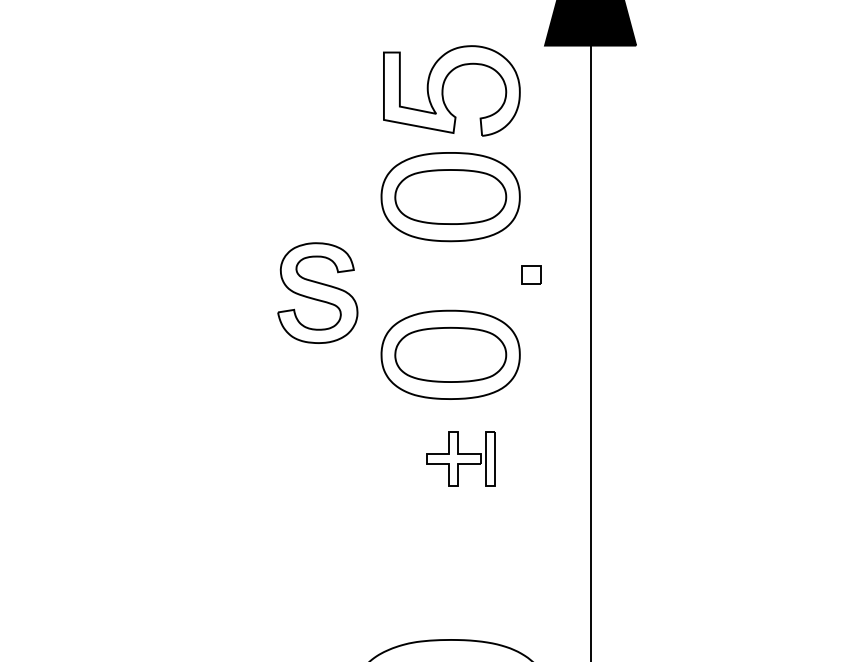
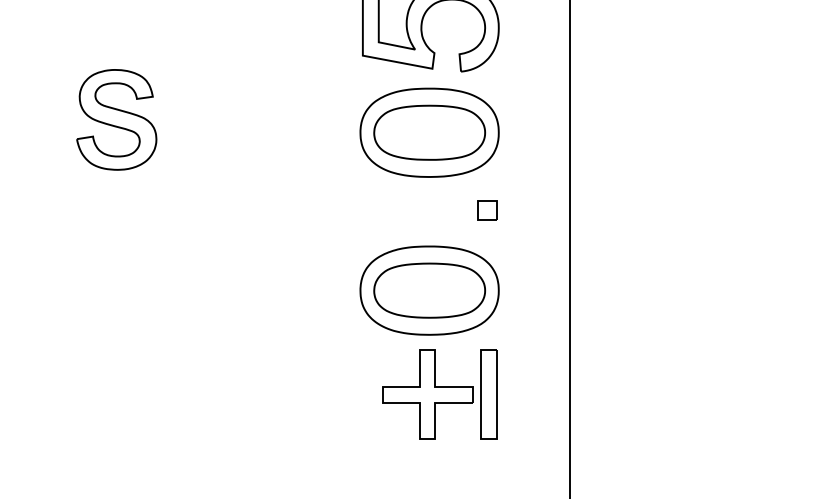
part: (531, 274) -> (487, 210), moved
part: (317, 292) -> (116, 119), moved
part: (460, 458) -> (439, 394), size x1.67

